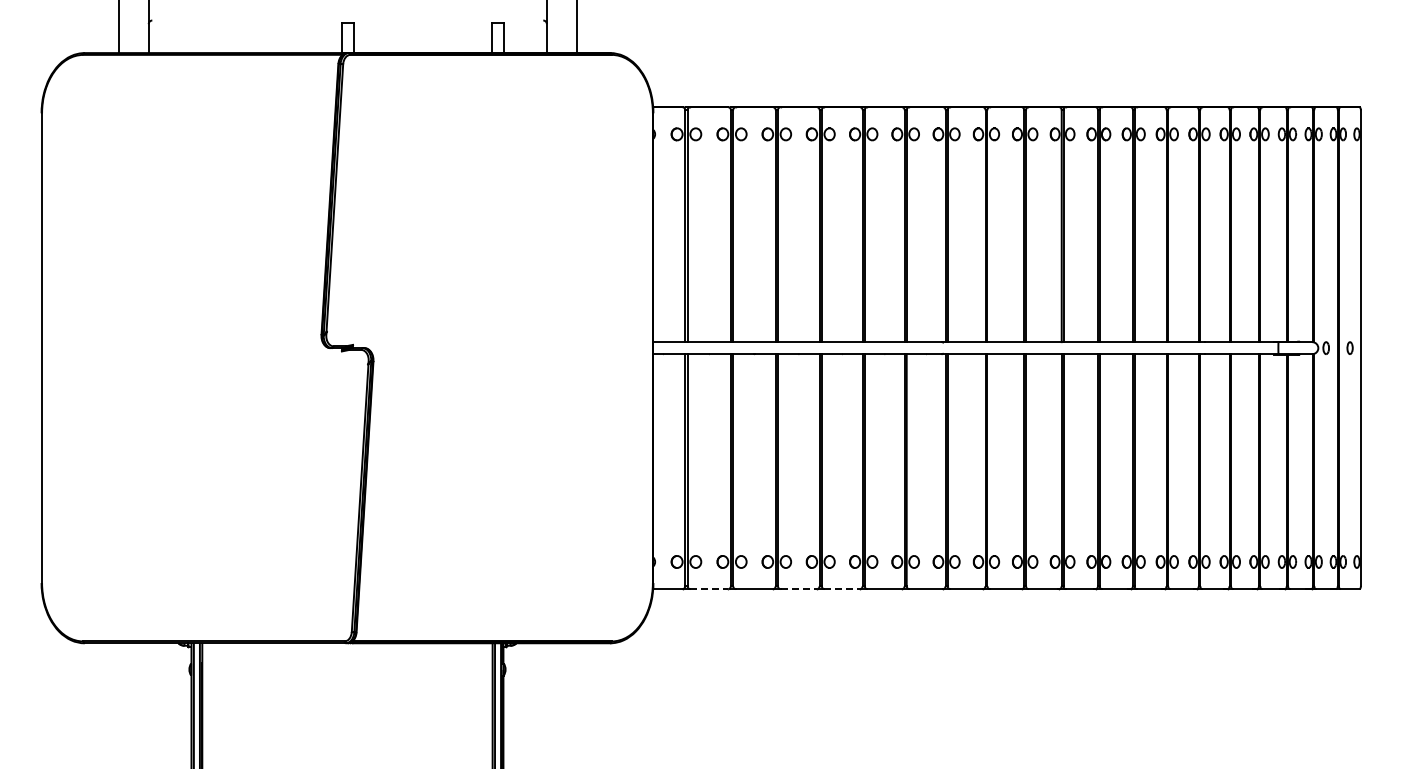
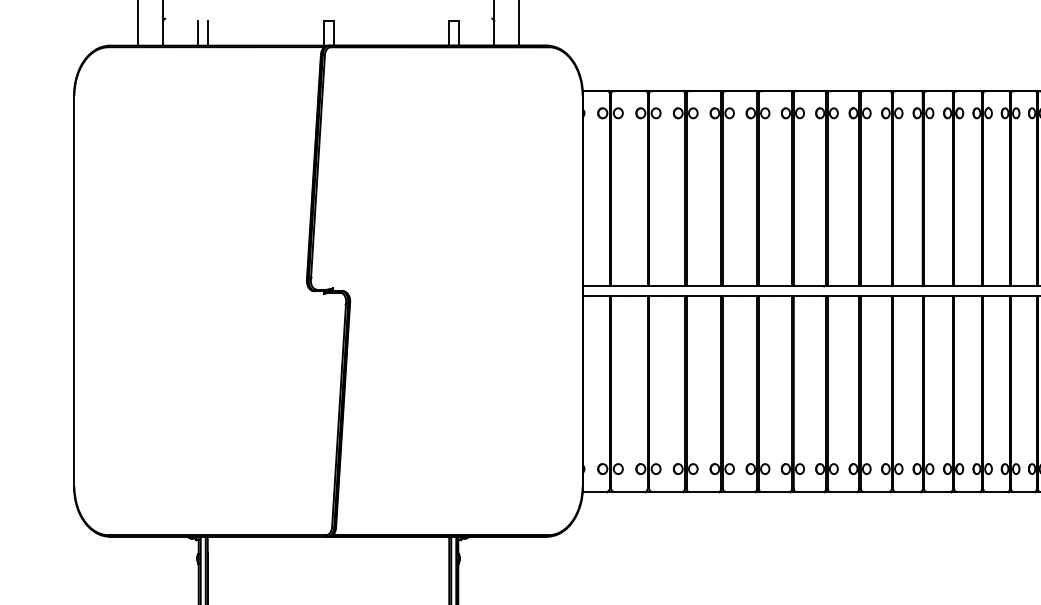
line: (191, 37) -> (198, 32), added
line: (203, 37) -> (208, 32), added
line: (709, 589) -> (629, 491), dashed -> solid
line: (799, 589) -> (704, 491), dashed -> solid
line: (842, 589) -> (740, 491), dashed -> solid

